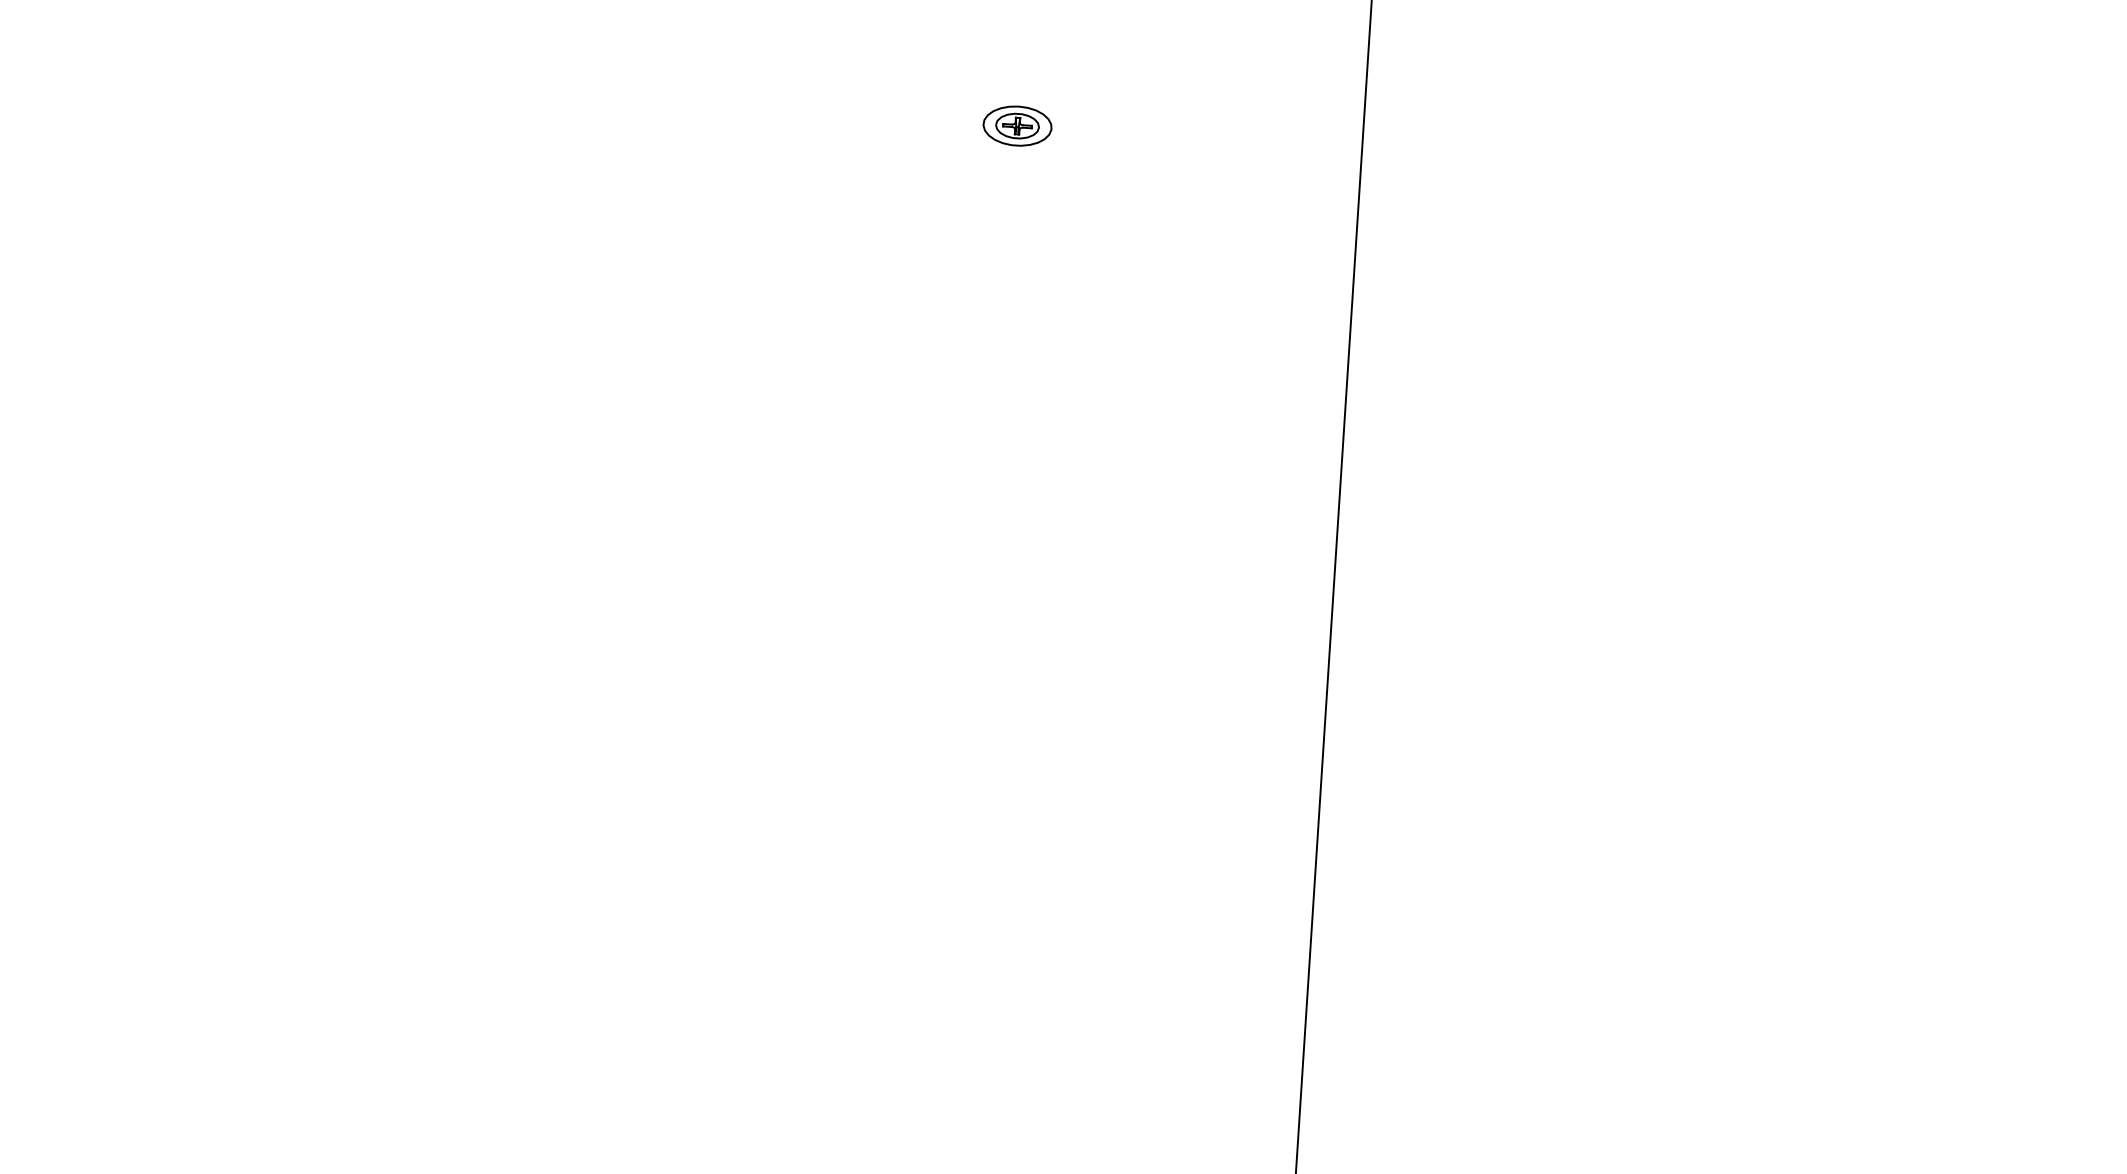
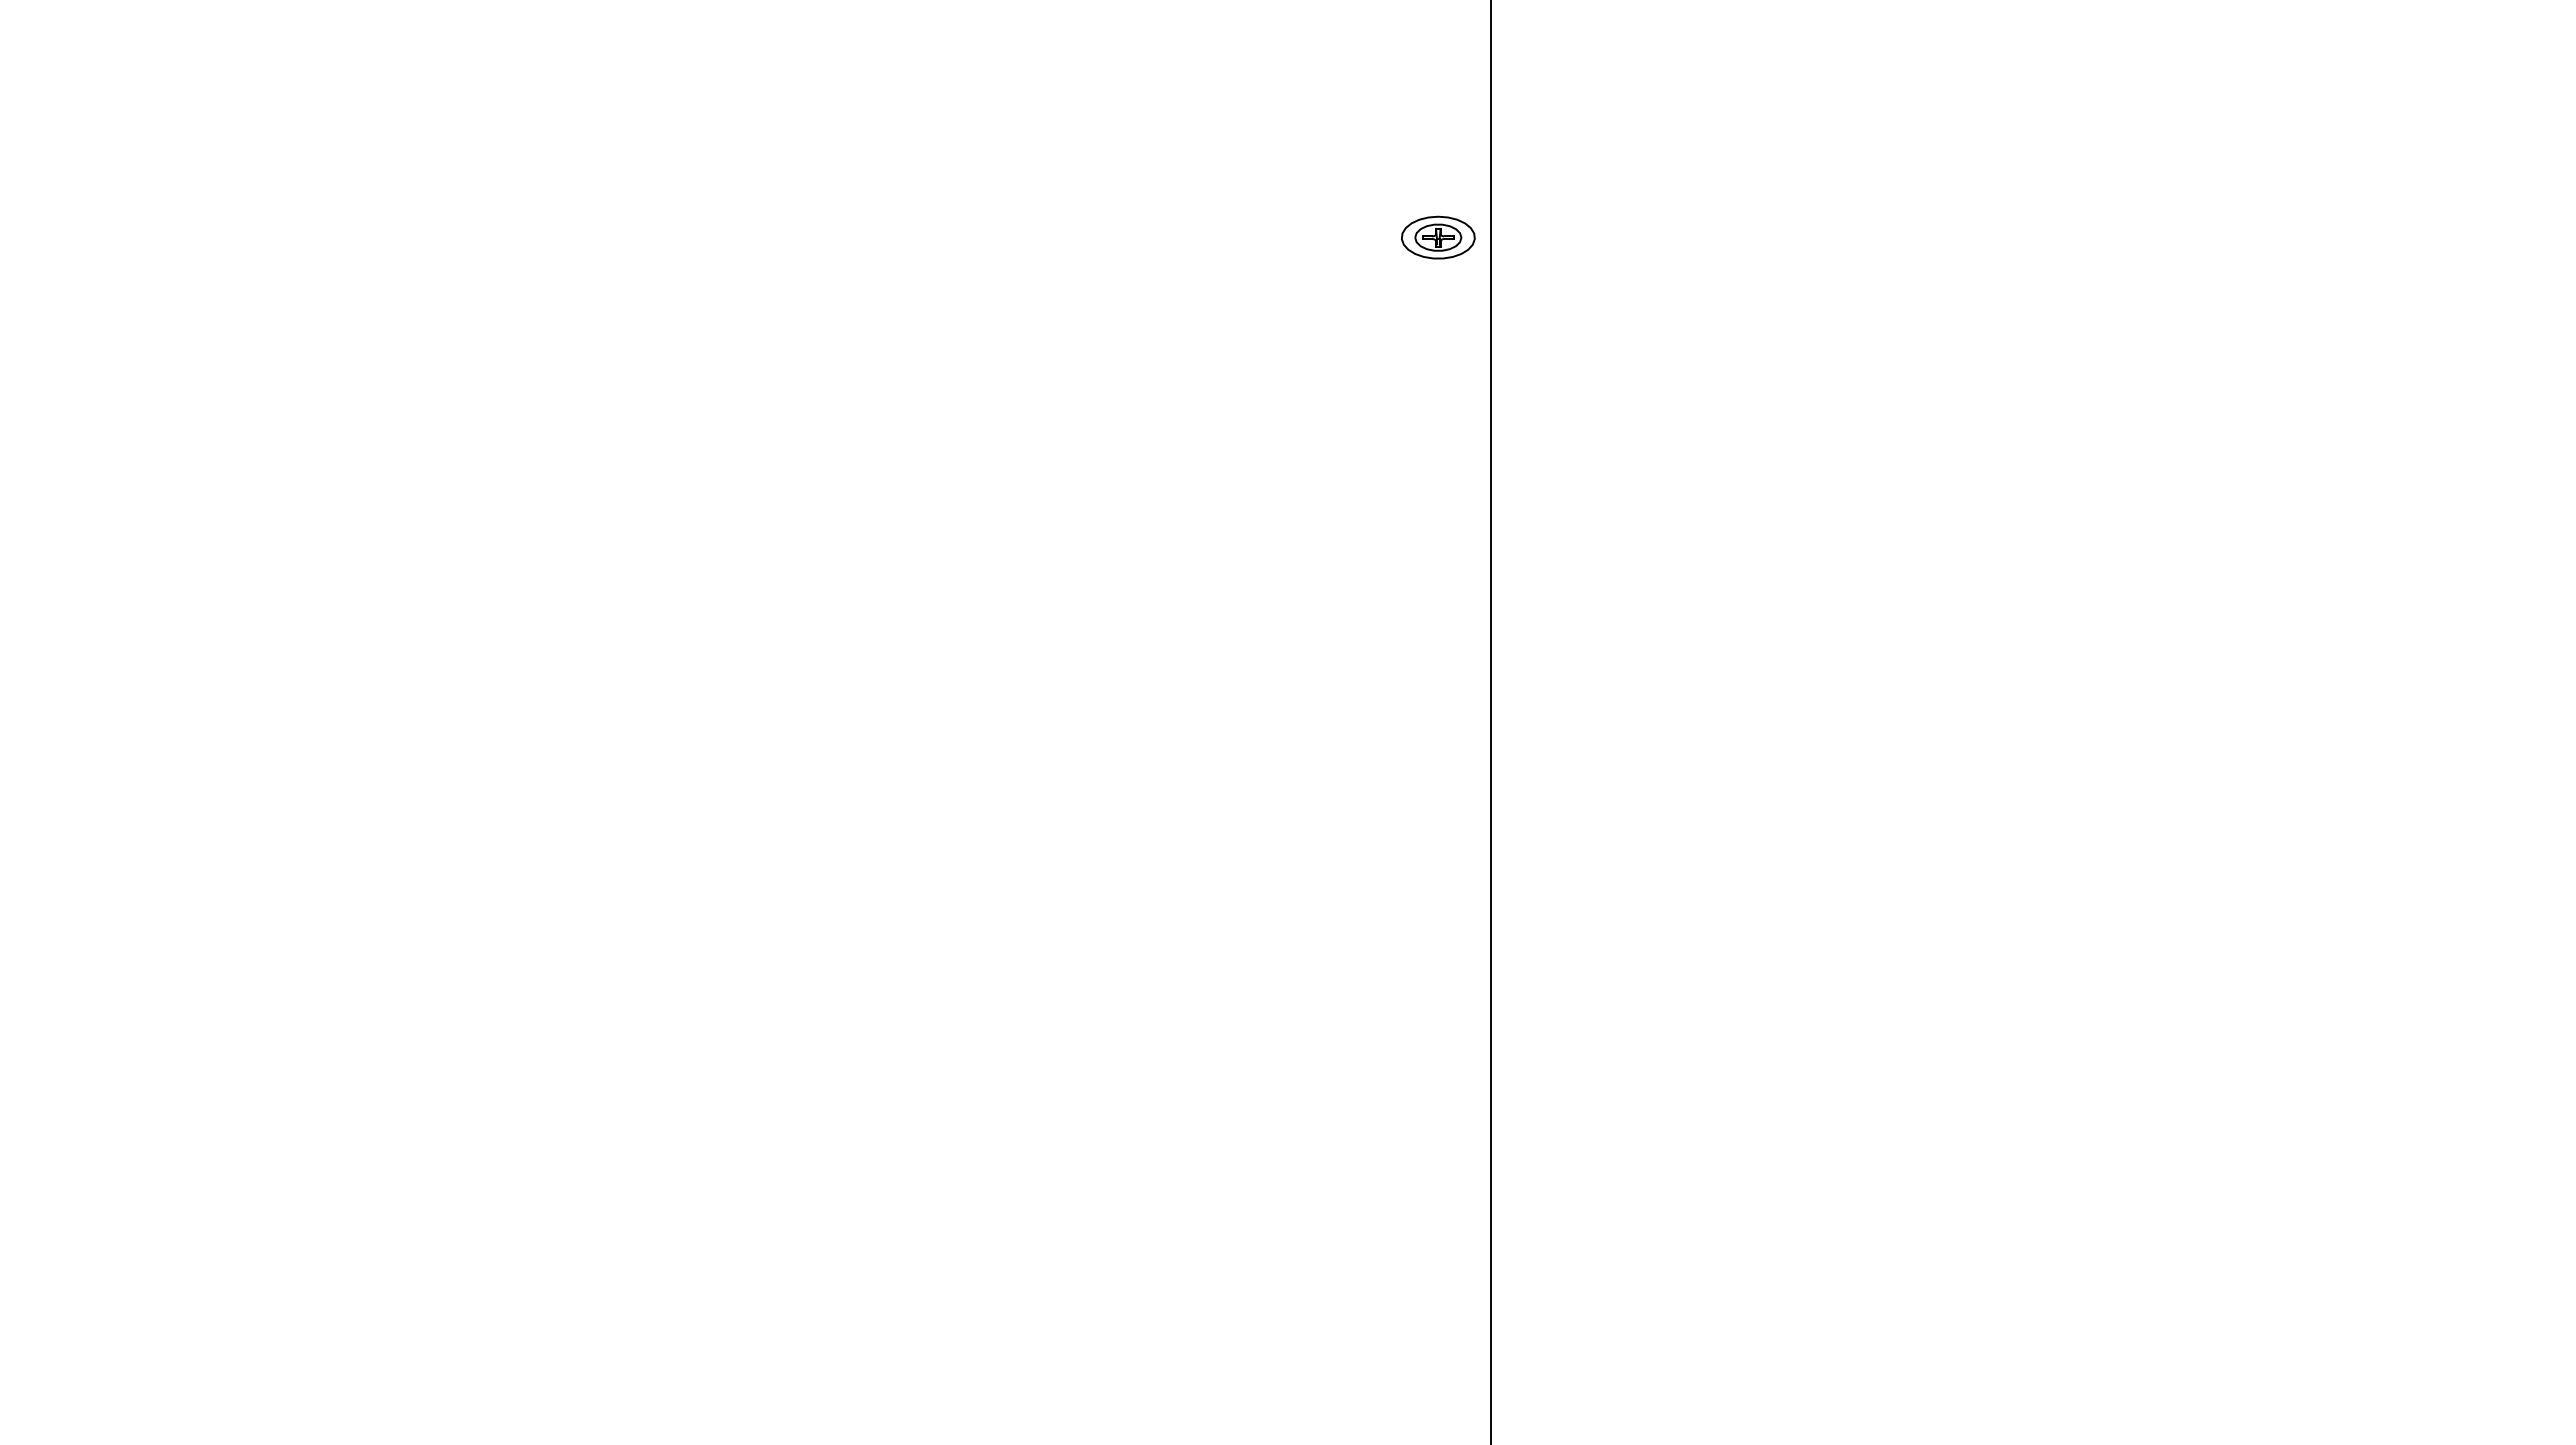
part: (1017, 125) -> (1438, 237), moved

